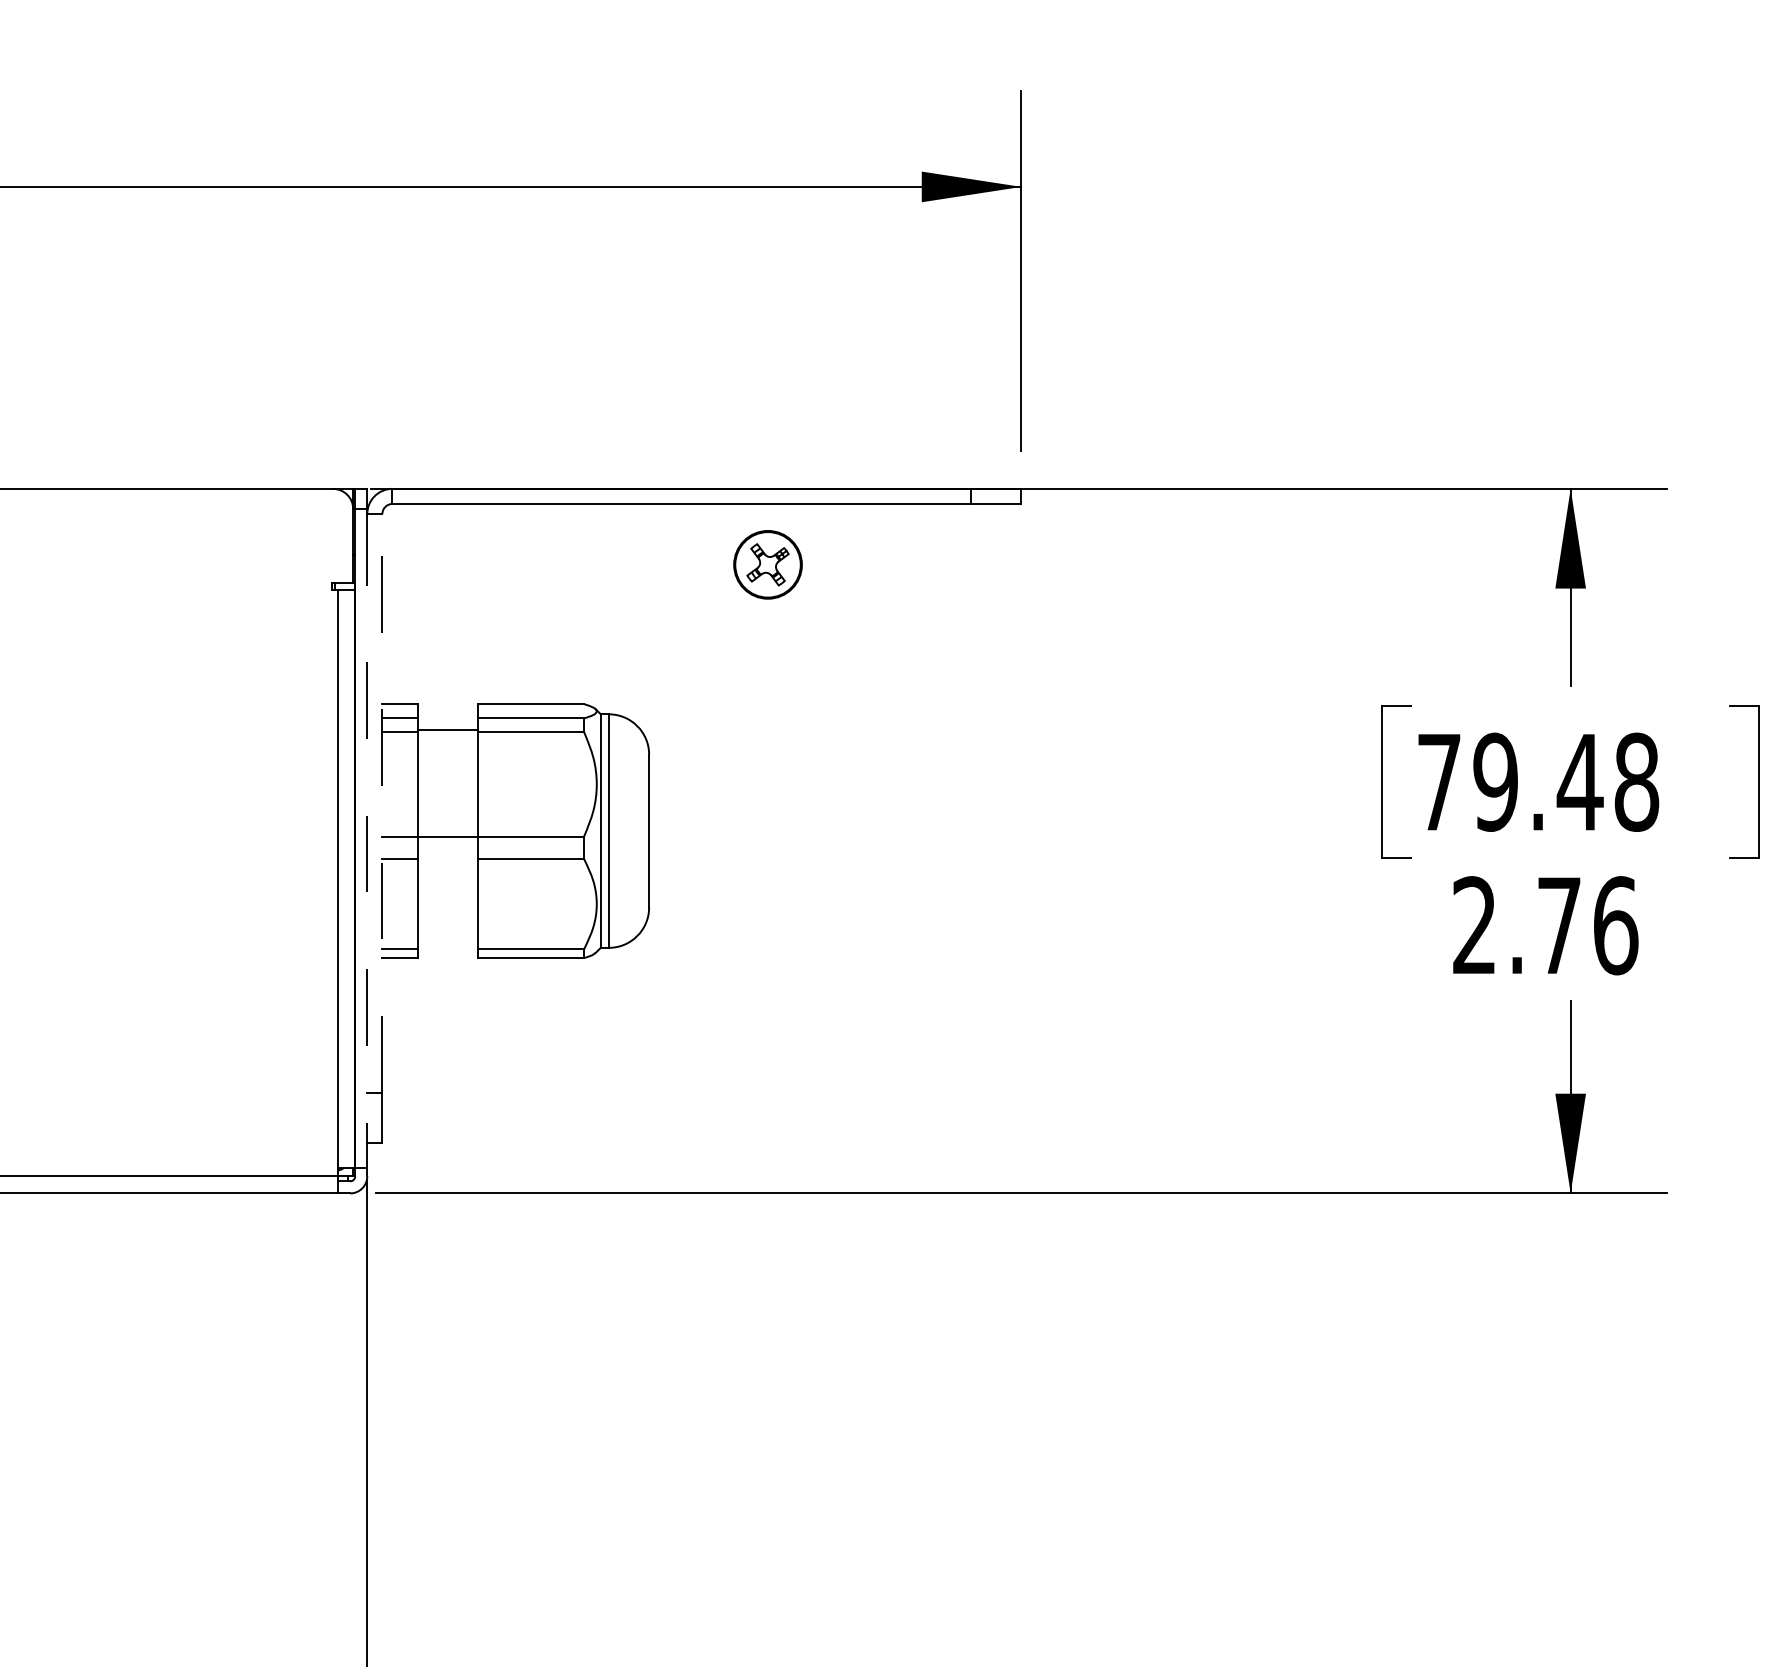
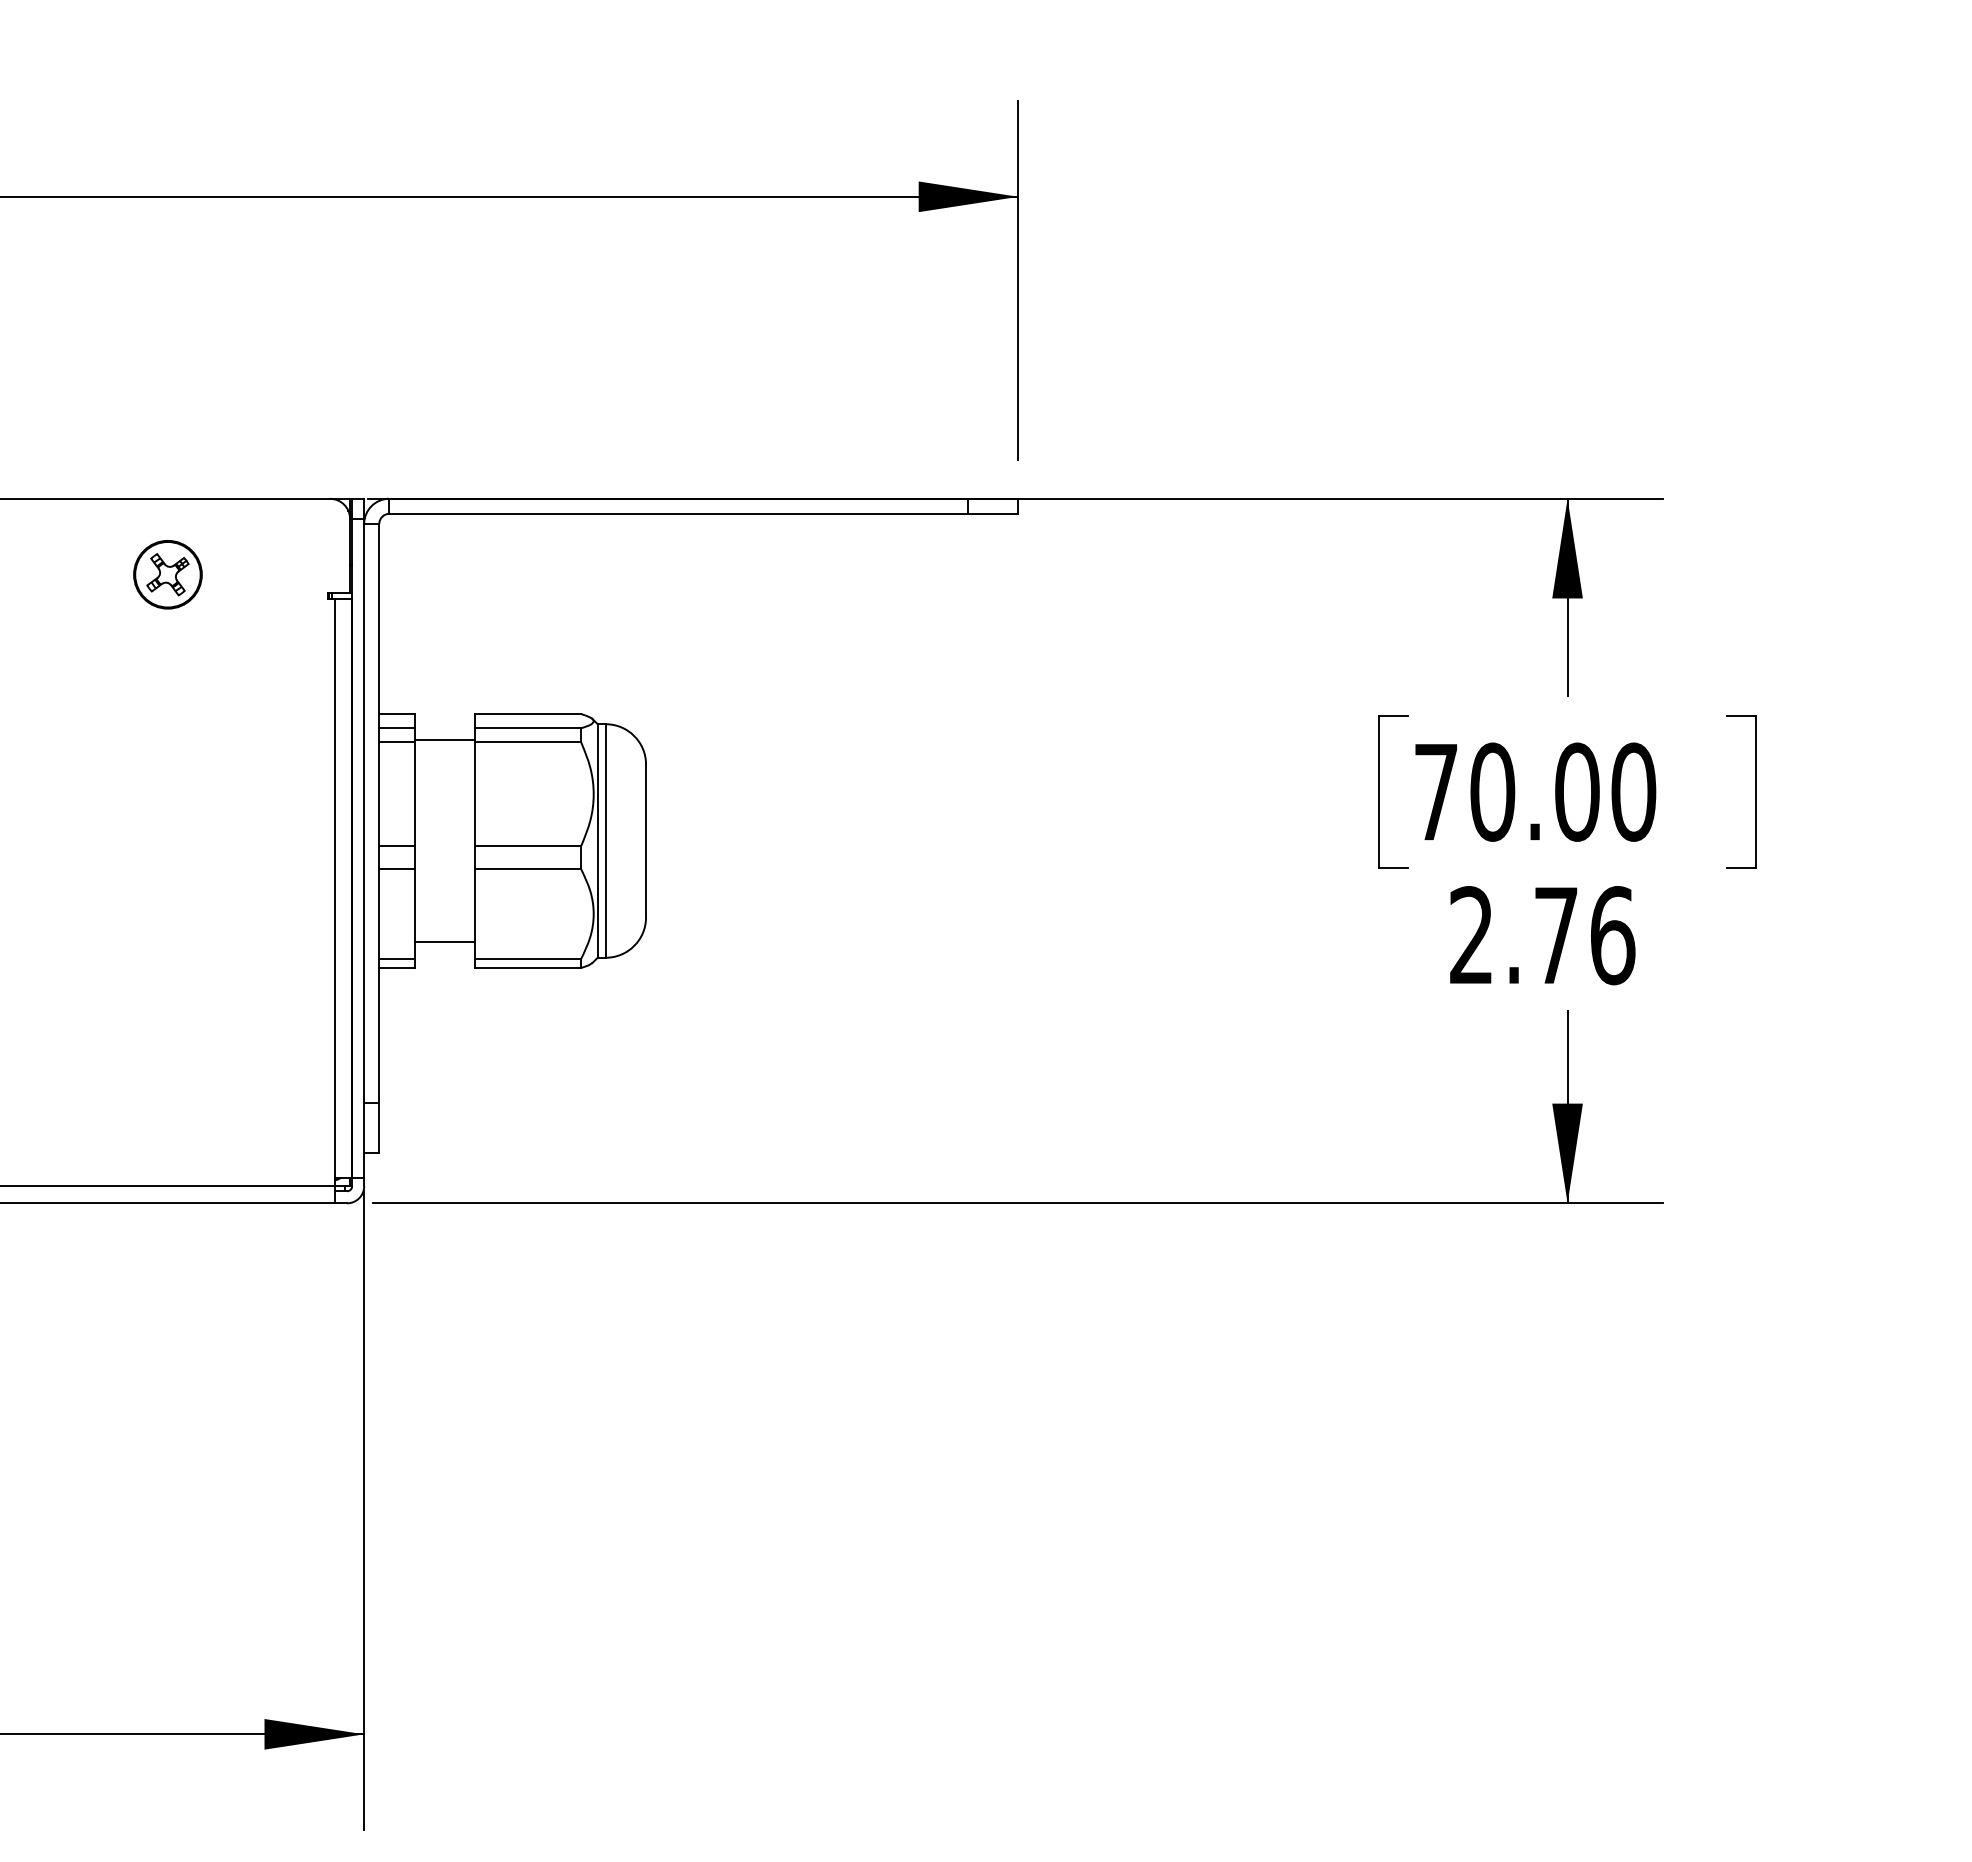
part: (767, 564) -> (167, 574), moved
text: (1566, 781) -> (1563, 791), 79.48 -> 70.00
line: (382, 802) -> (379, 812), dashed -> solid
line: (447, 836) -> (444, 941), moved
line: (367, 838) -> (364, 848), dashed -> solid

